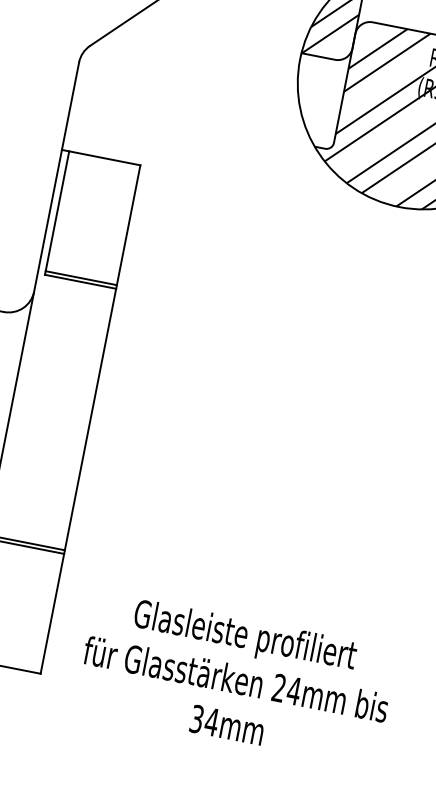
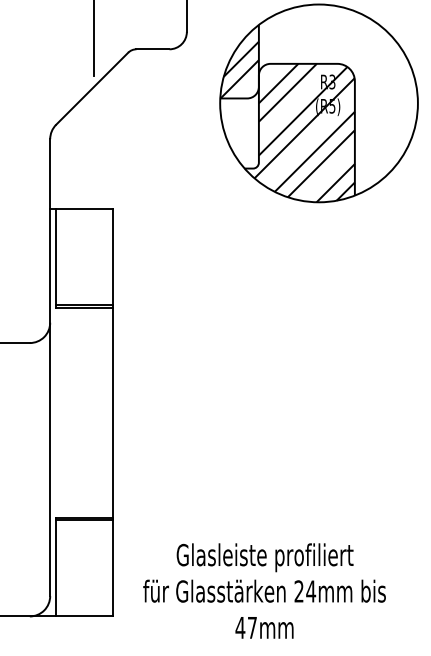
text: (204, 720) -> (246, 627), 34mm -> 47mm

